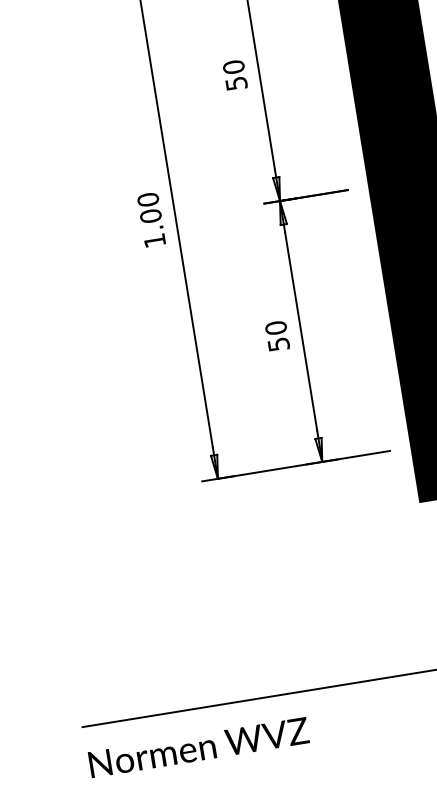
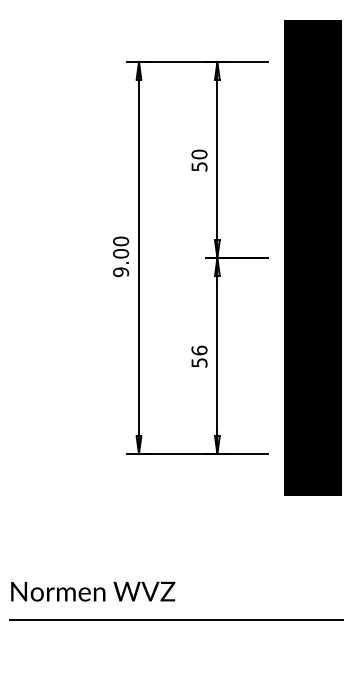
text: (155, 240) -> (121, 272), 1.00 -> 9.00
text: (276, 327) -> (199, 350), 50 -> 56
text: (199, 747) -> (93, 591), moved

